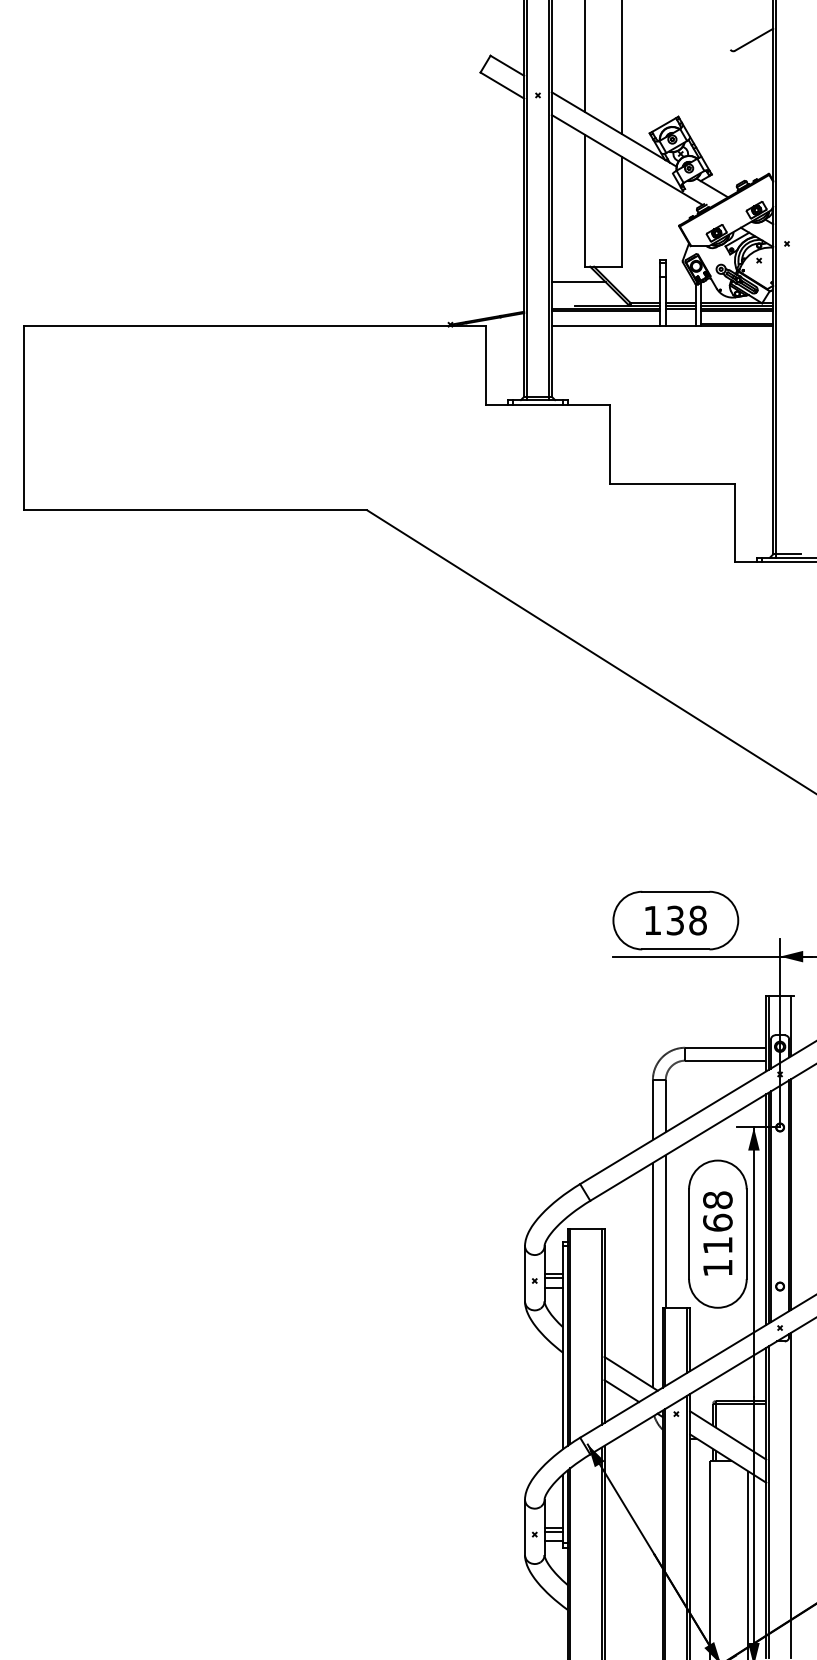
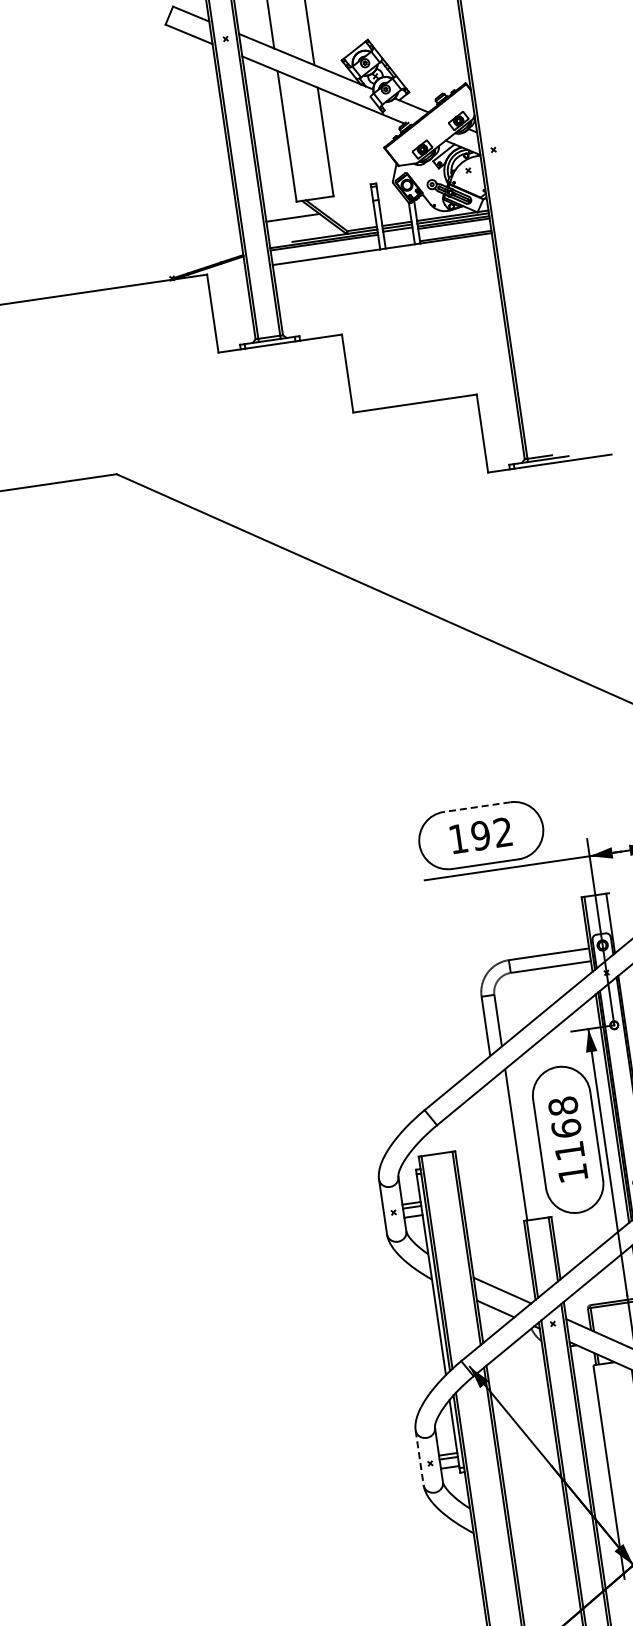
line: (675, 891) -> (476, 806), solid -> dashed
text: (686, 920) -> (491, 834), 138 -> 192
line: (652, 1274) -> (509, 1189), removed
line: (525, 1527) -> (420, 1457), solid -> dashed

